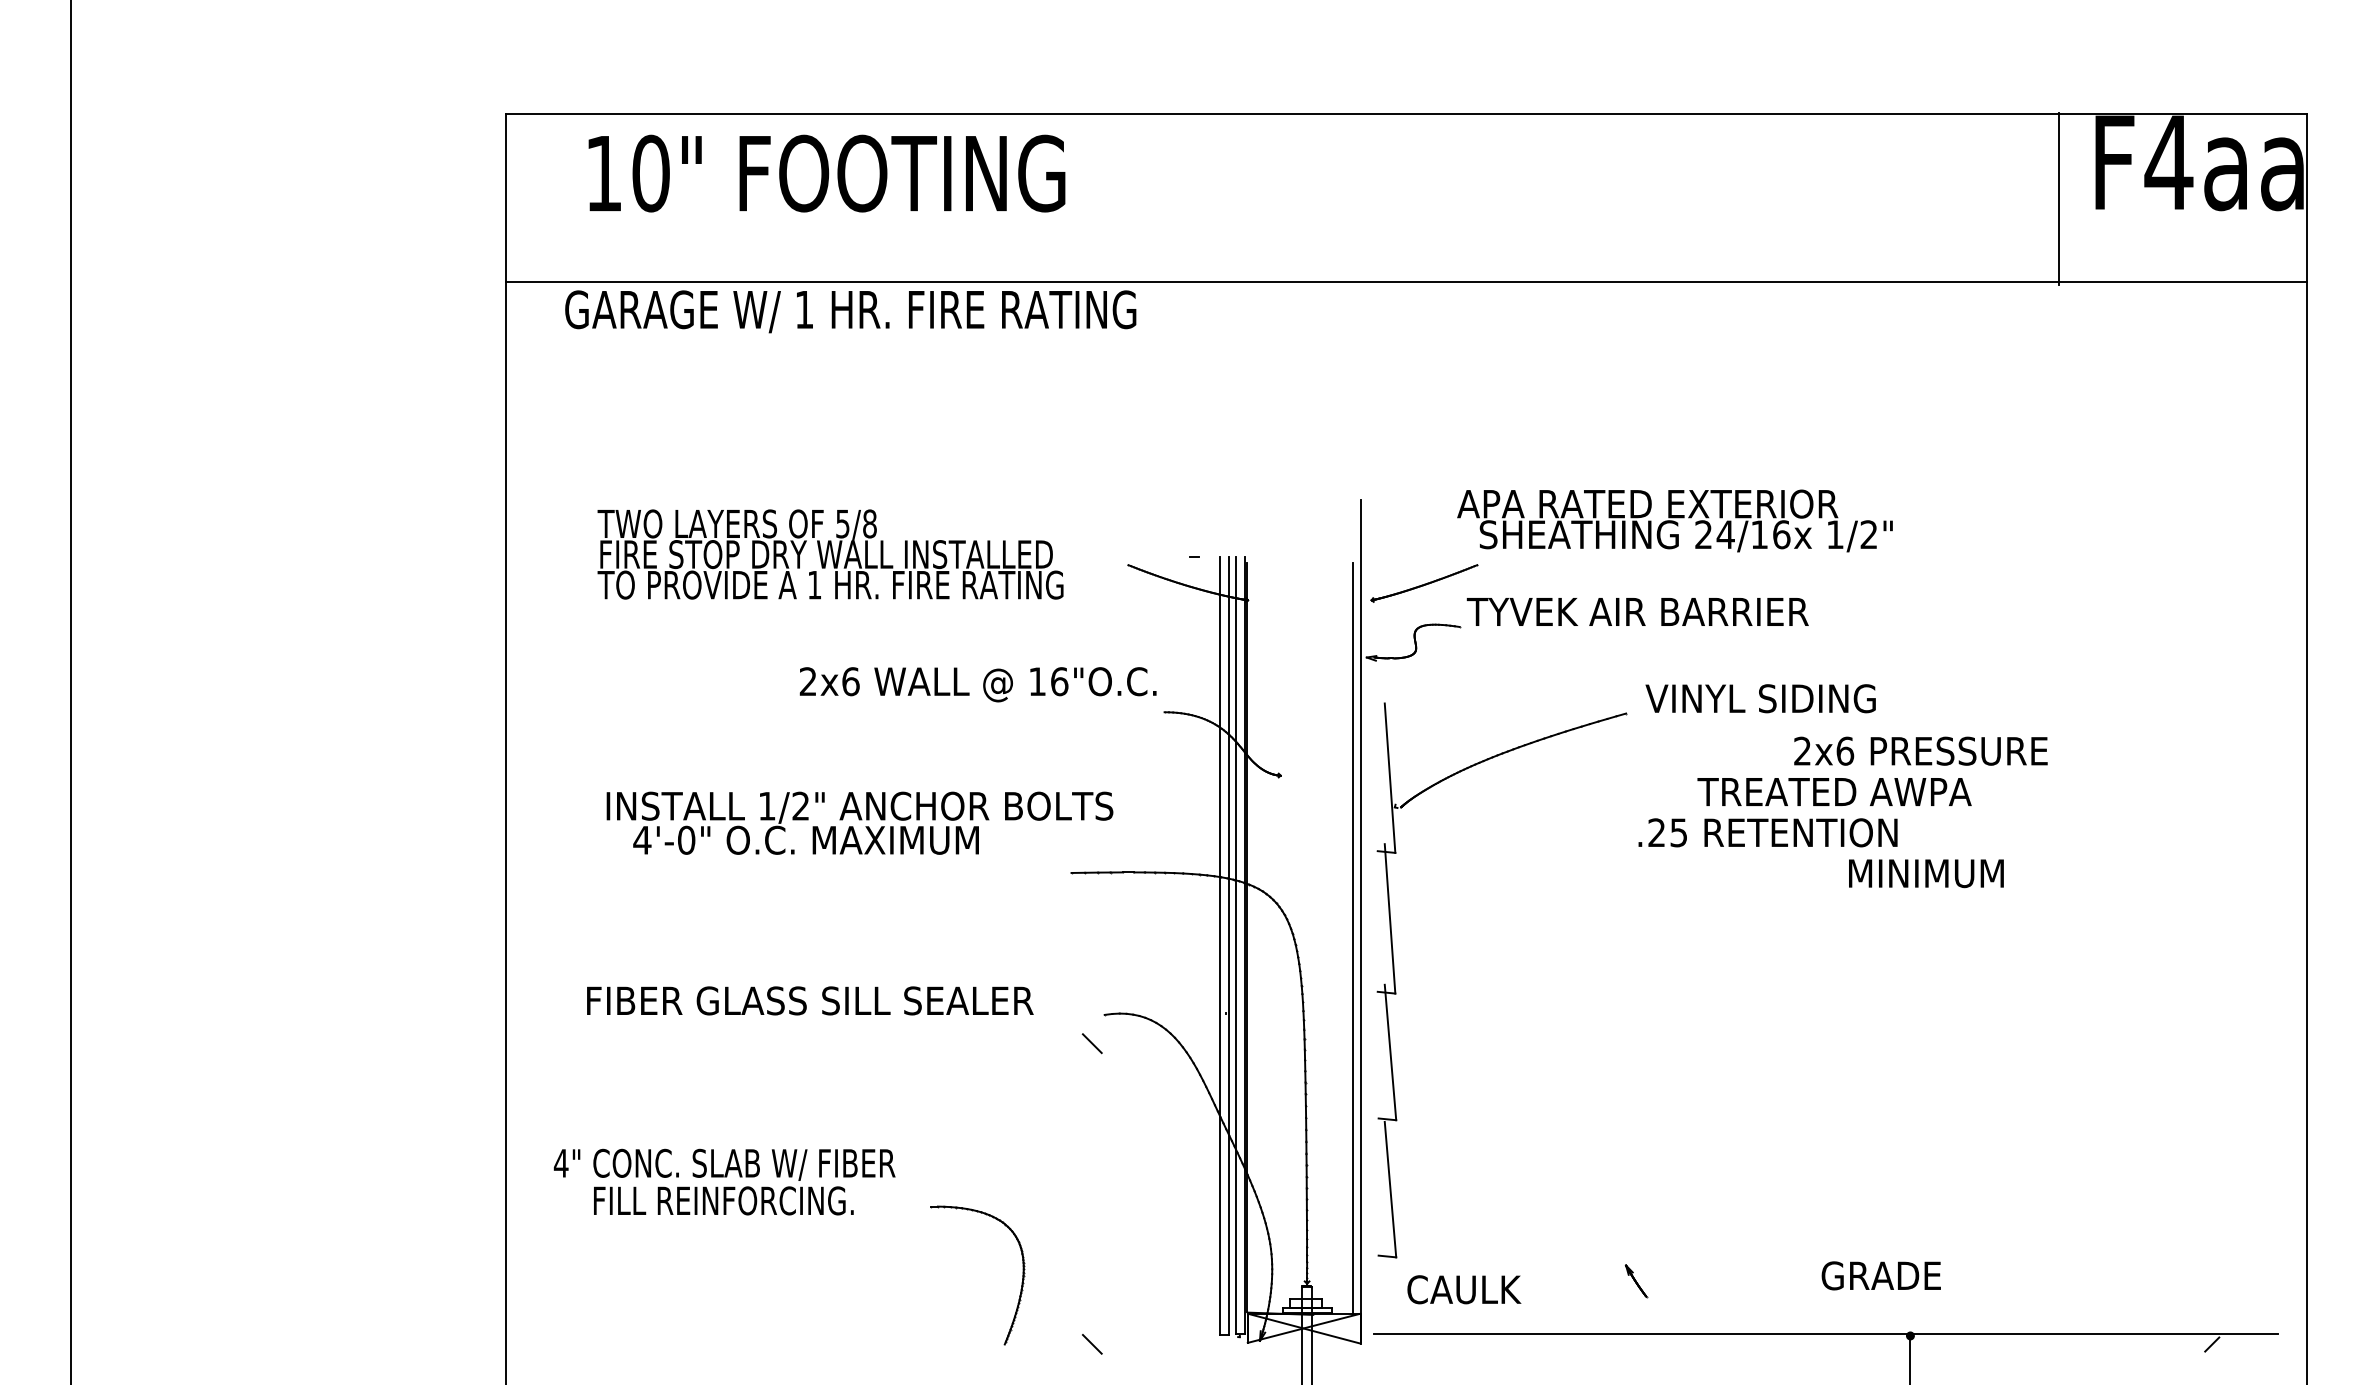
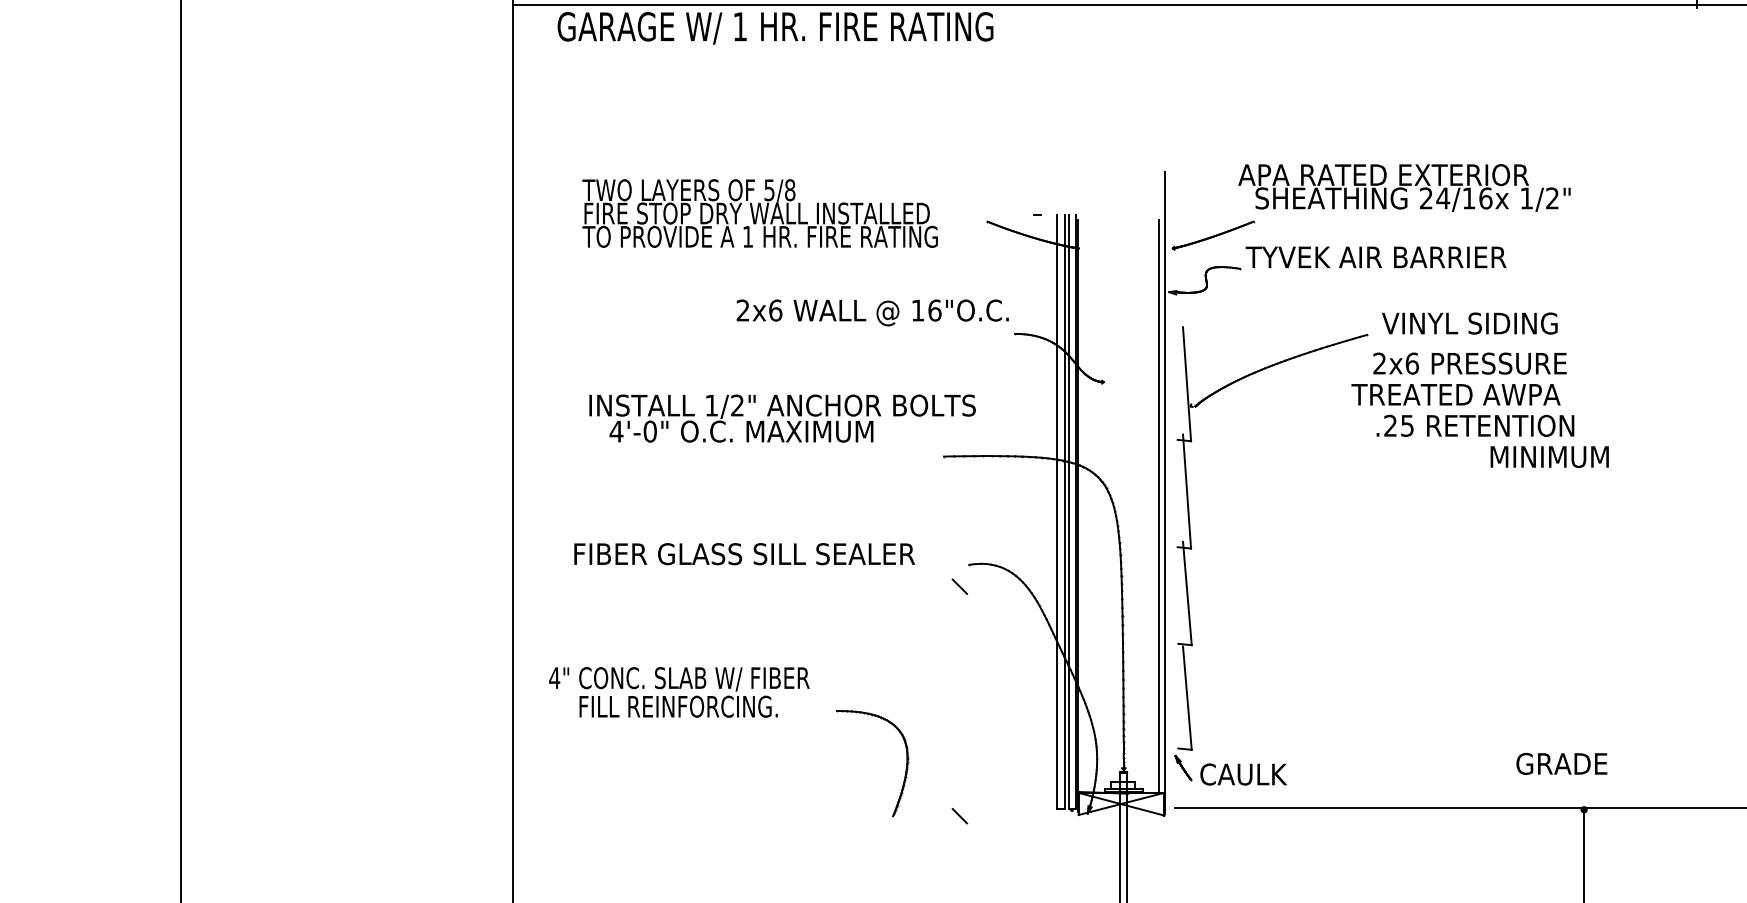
text: (1920, 750) -> (1469, 363), moved
text: (1834, 791) -> (1455, 394), moved
text: (1926, 873) -> (1549, 456), moved
part: (1636, 1281) -> (1183, 768), moved

